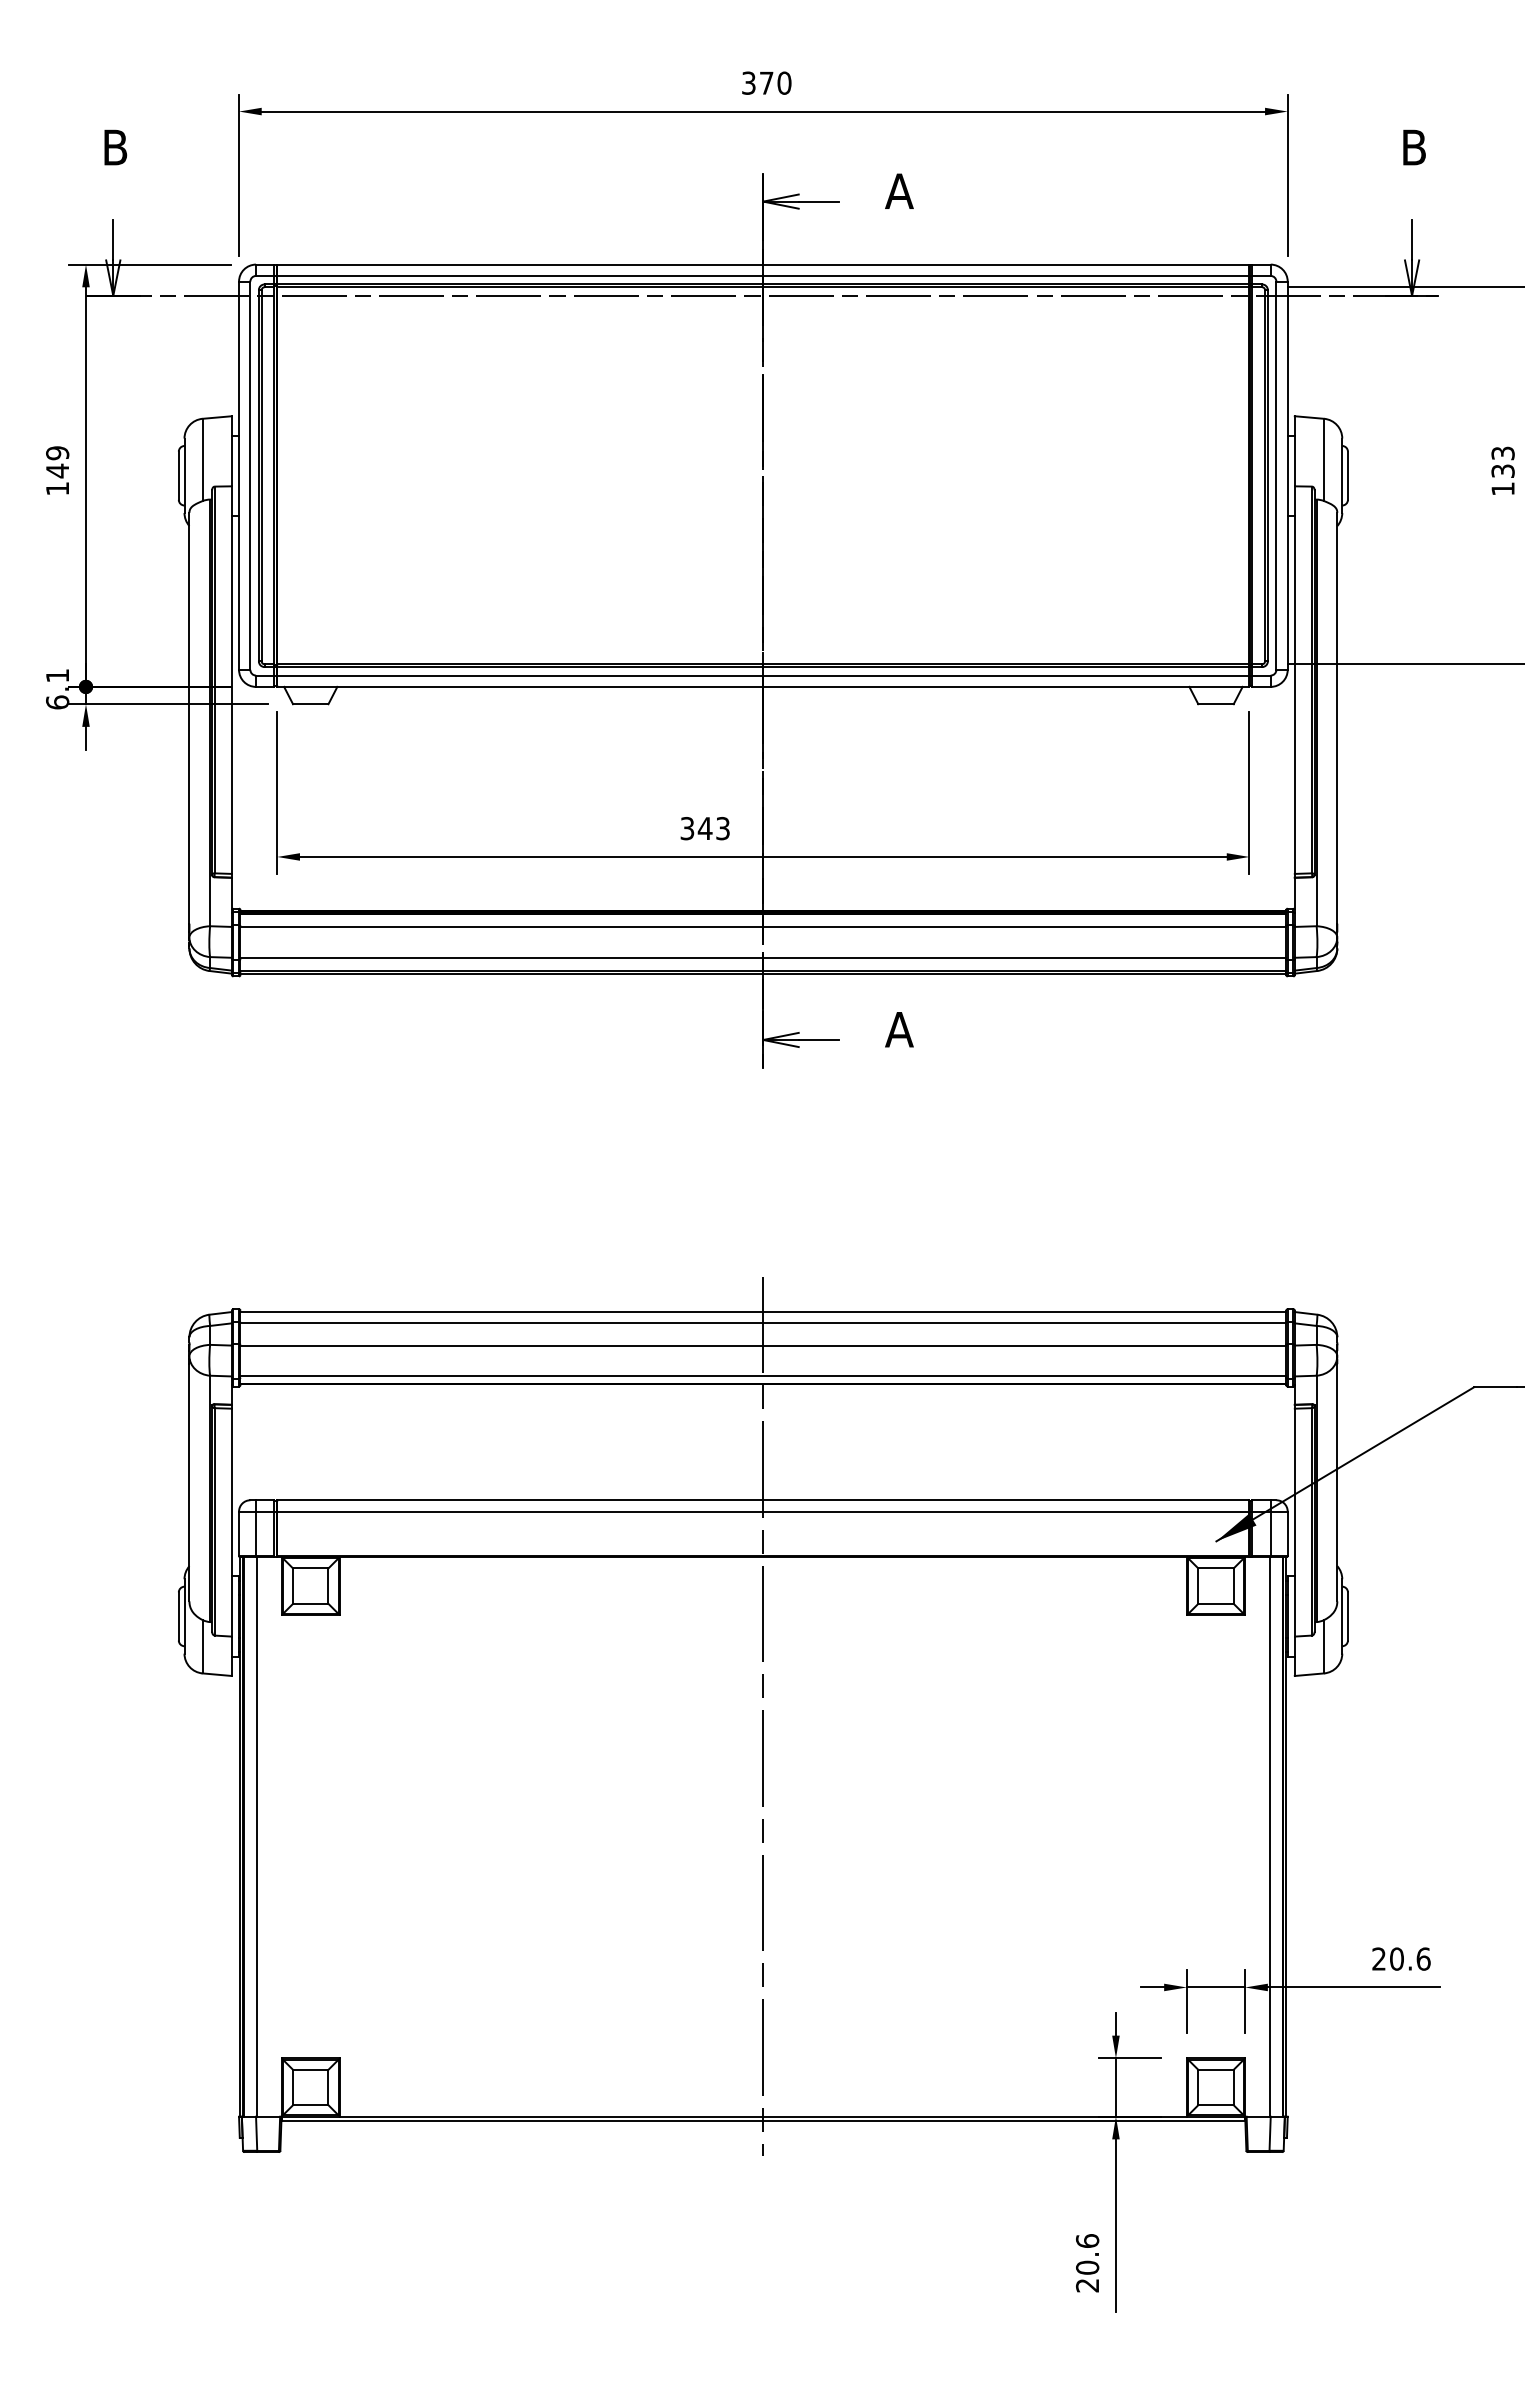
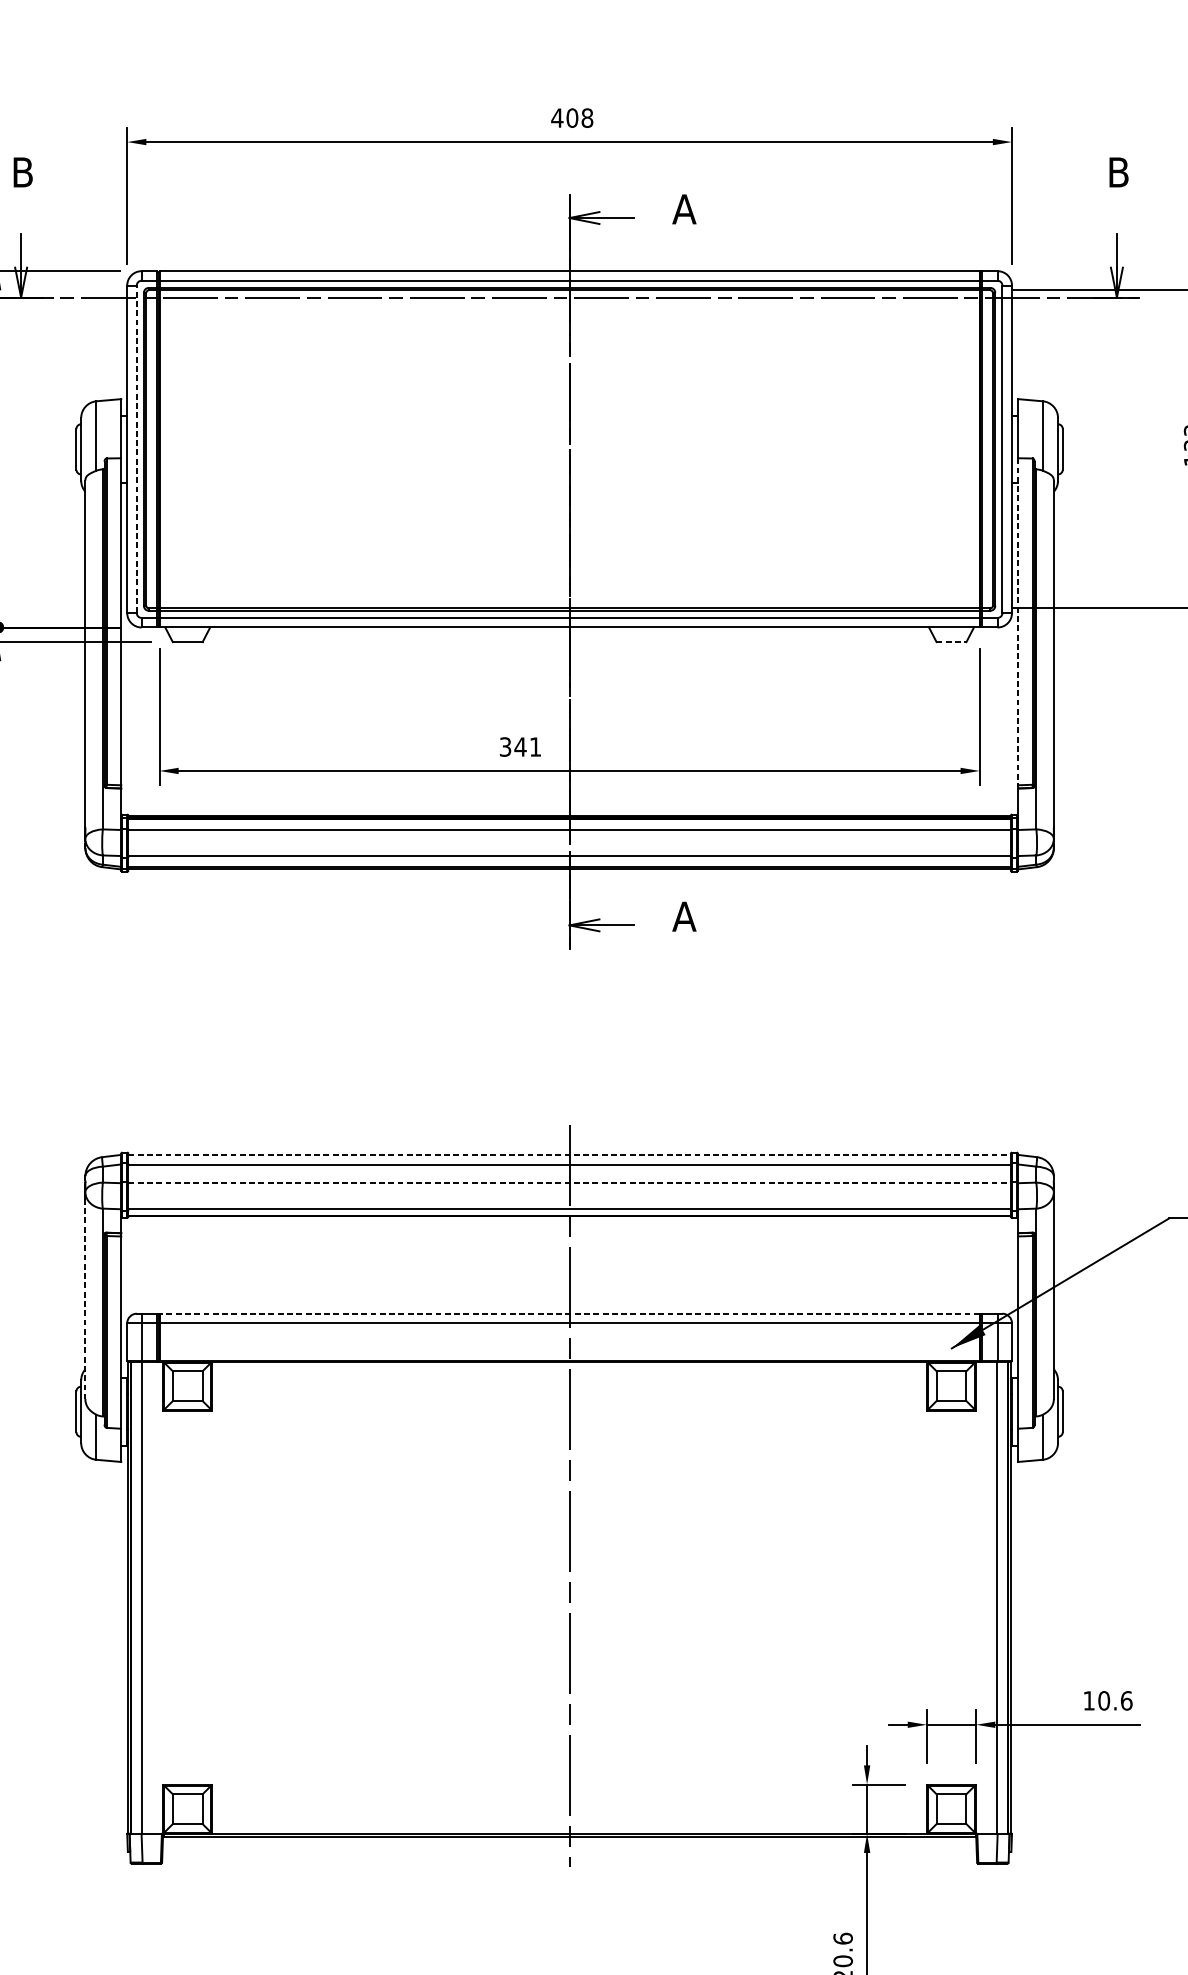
text: (766, 82) -> (572, 117), 370 -> 408
line: (250, 475) -> (136, 449), solid -> dashed
line: (1294, 680) -> (1017, 622), solid -> dashed
line: (1216, 704) -> (951, 642), solid -> dashed
text: (722, 828) -> (535, 746), 343 -> 341
line: (763, 1312) -> (569, 1155), solid -> dashed
line: (763, 1345) -> (569, 1183), solid -> dashed
line: (189, 1482) -> (85, 1298), solid -> dashed
line: (762, 1500) -> (568, 1313), solid -> dashed
text: (1378, 1958) -> (1088, 1700), 20.6 -> 10.6

